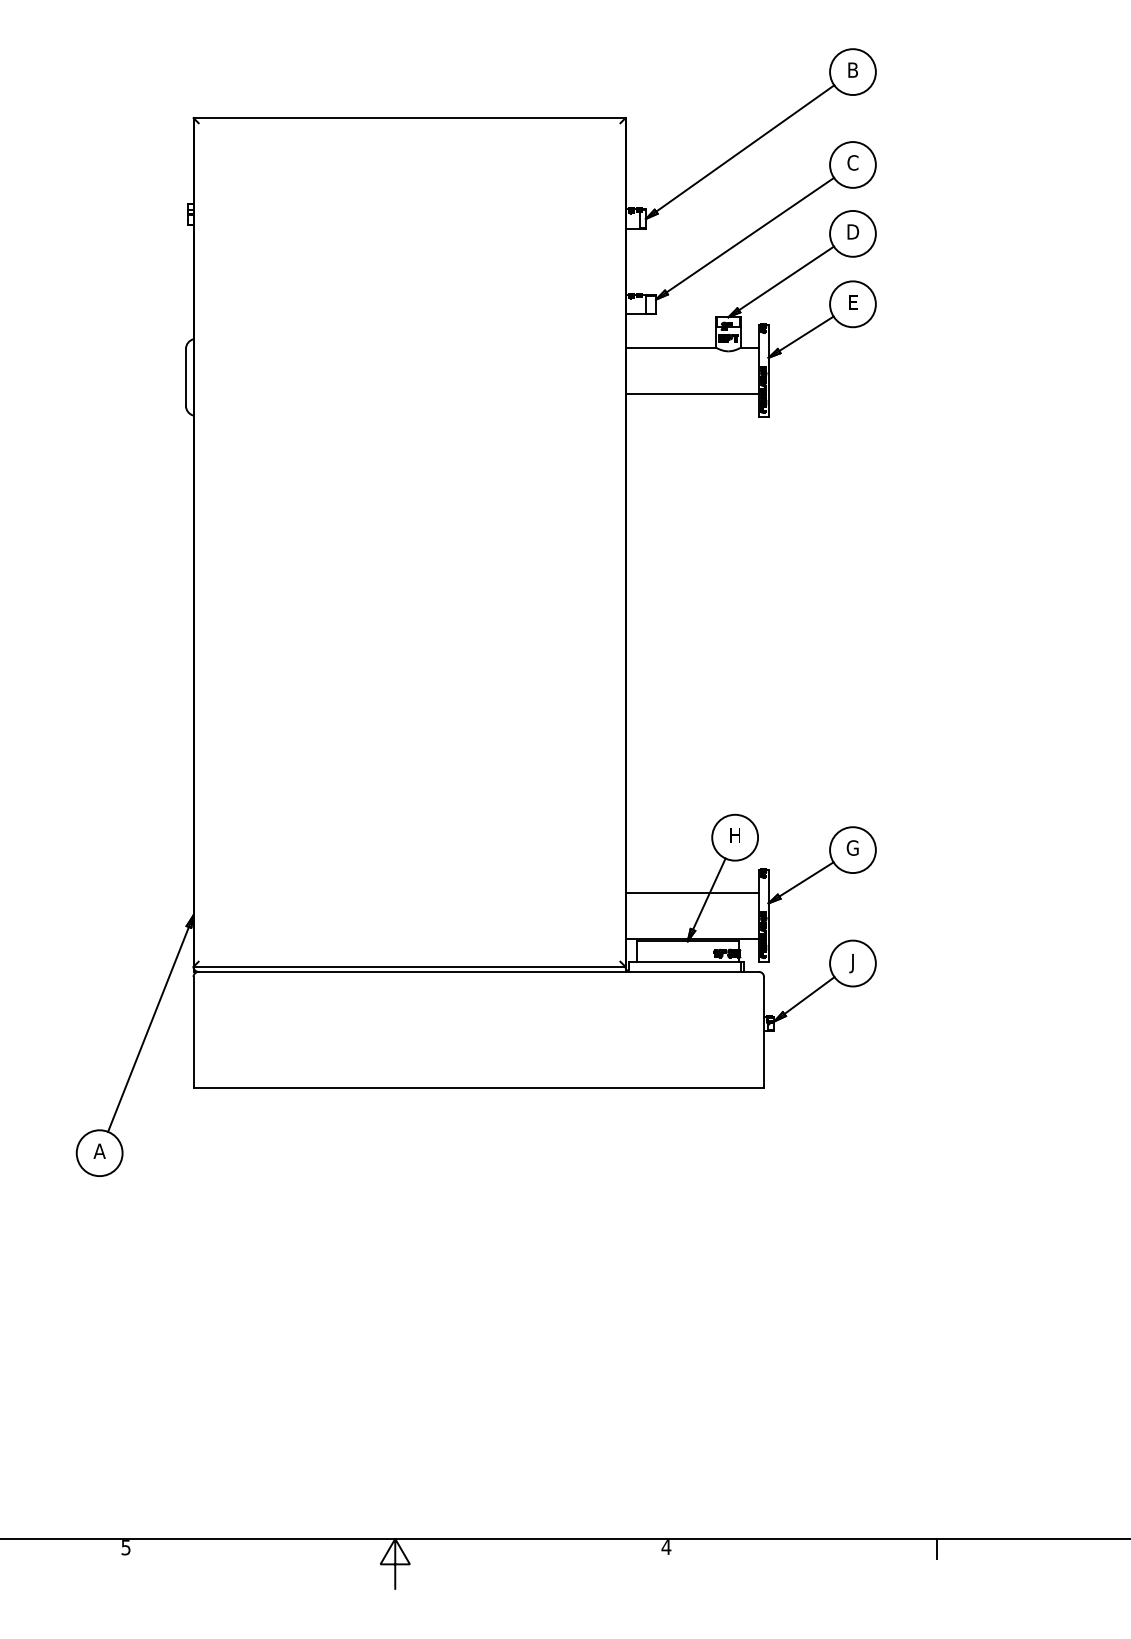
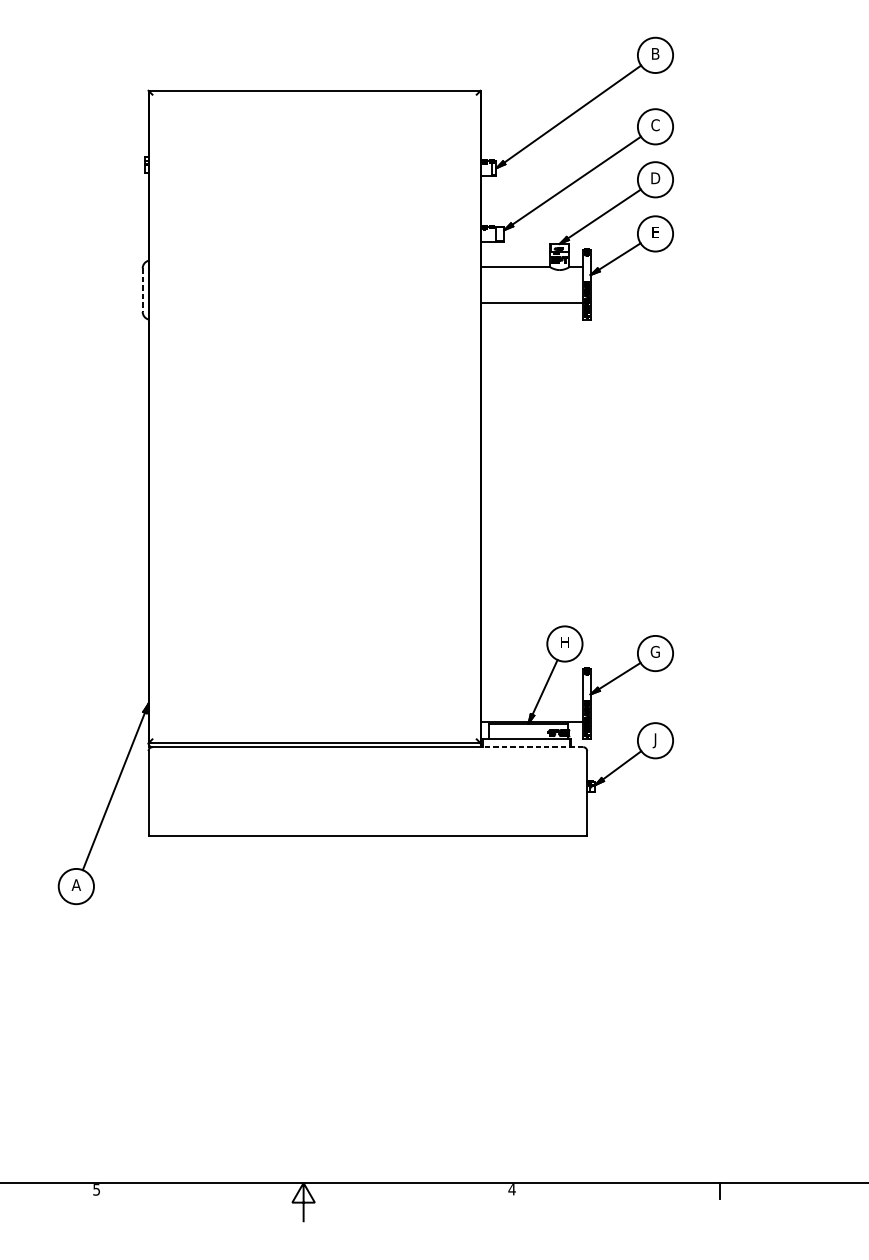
line: (185, 377) -> (142, 290), solid -> dashed
line: (691, 892) -> (531, 686), removed
line: (692, 971) -> (532, 746), solid -> dashed

